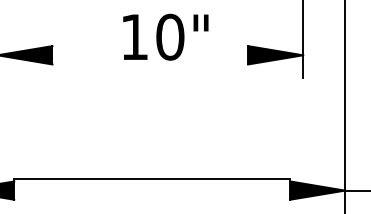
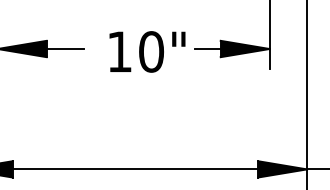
text: (165, 36) -> (147, 51), moved
line: (72, 55) -> (64, 49), added
line: (233, 55) -> (207, 49), added
line: (152, 179) -> (135, 169), moved

